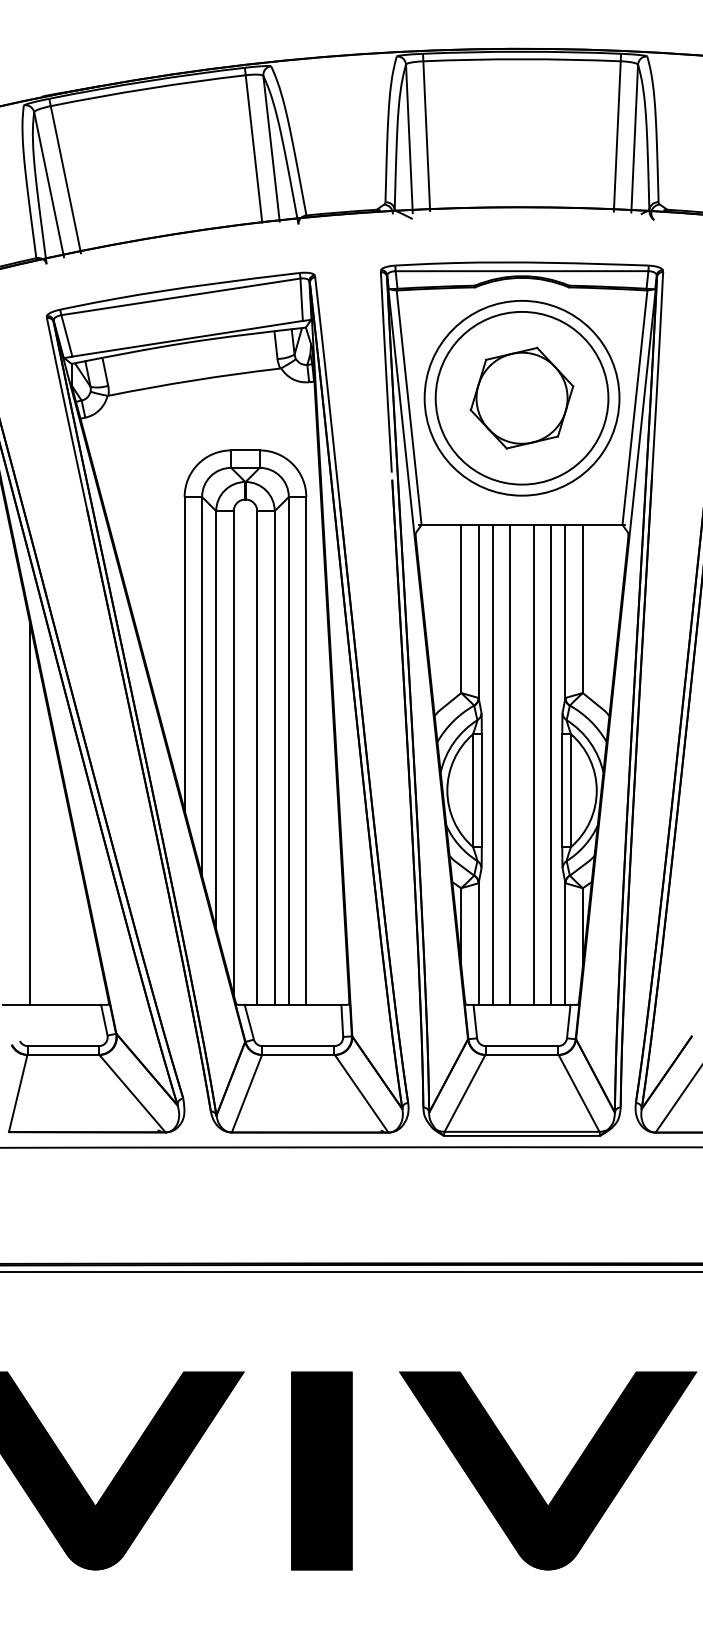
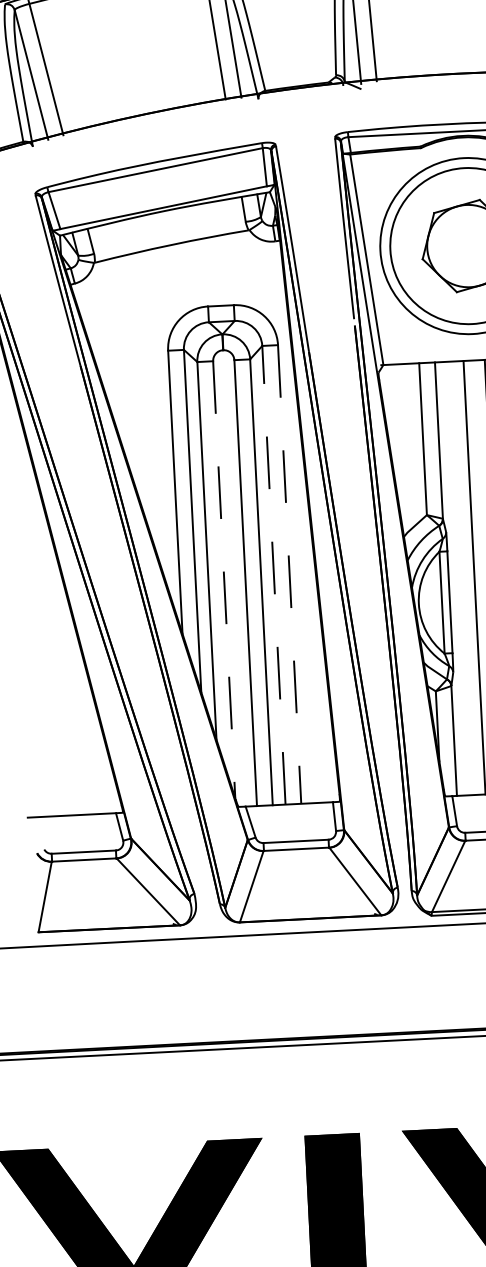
line: (288, 750) -> (273, 574), solid -> dashed
line: (306, 750) -> (289, 574), solid -> dashed
line: (233, 753) -> (224, 580), solid -> dashed
line: (492, 764) -> (458, 578), removed
line: (29, 812) -> (42, 642), removed

